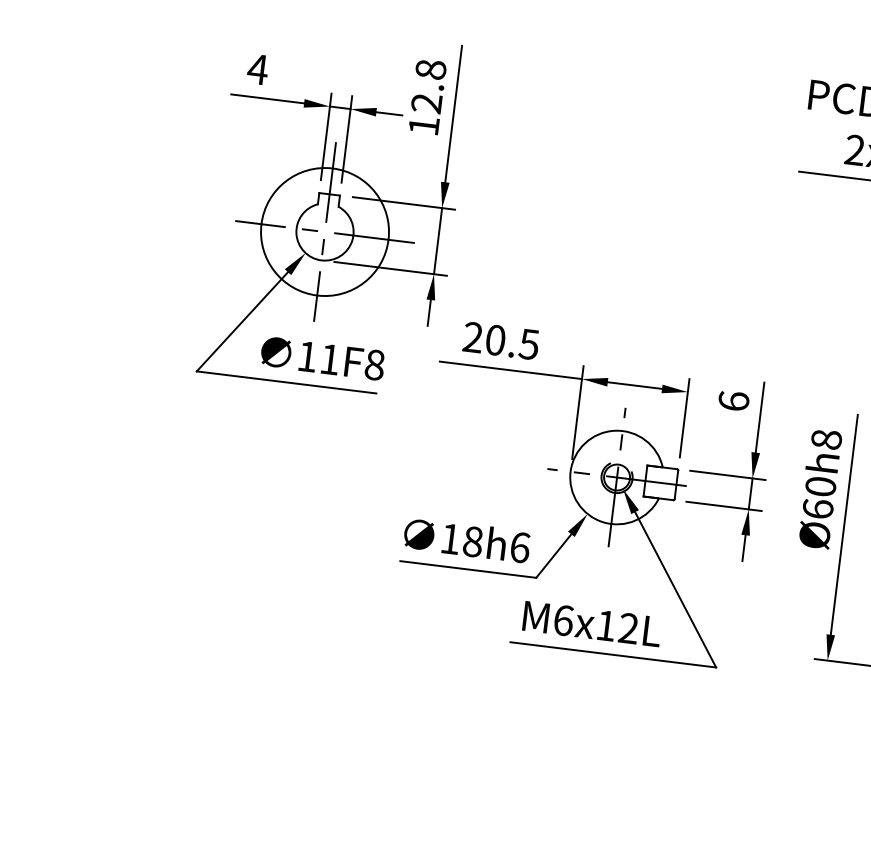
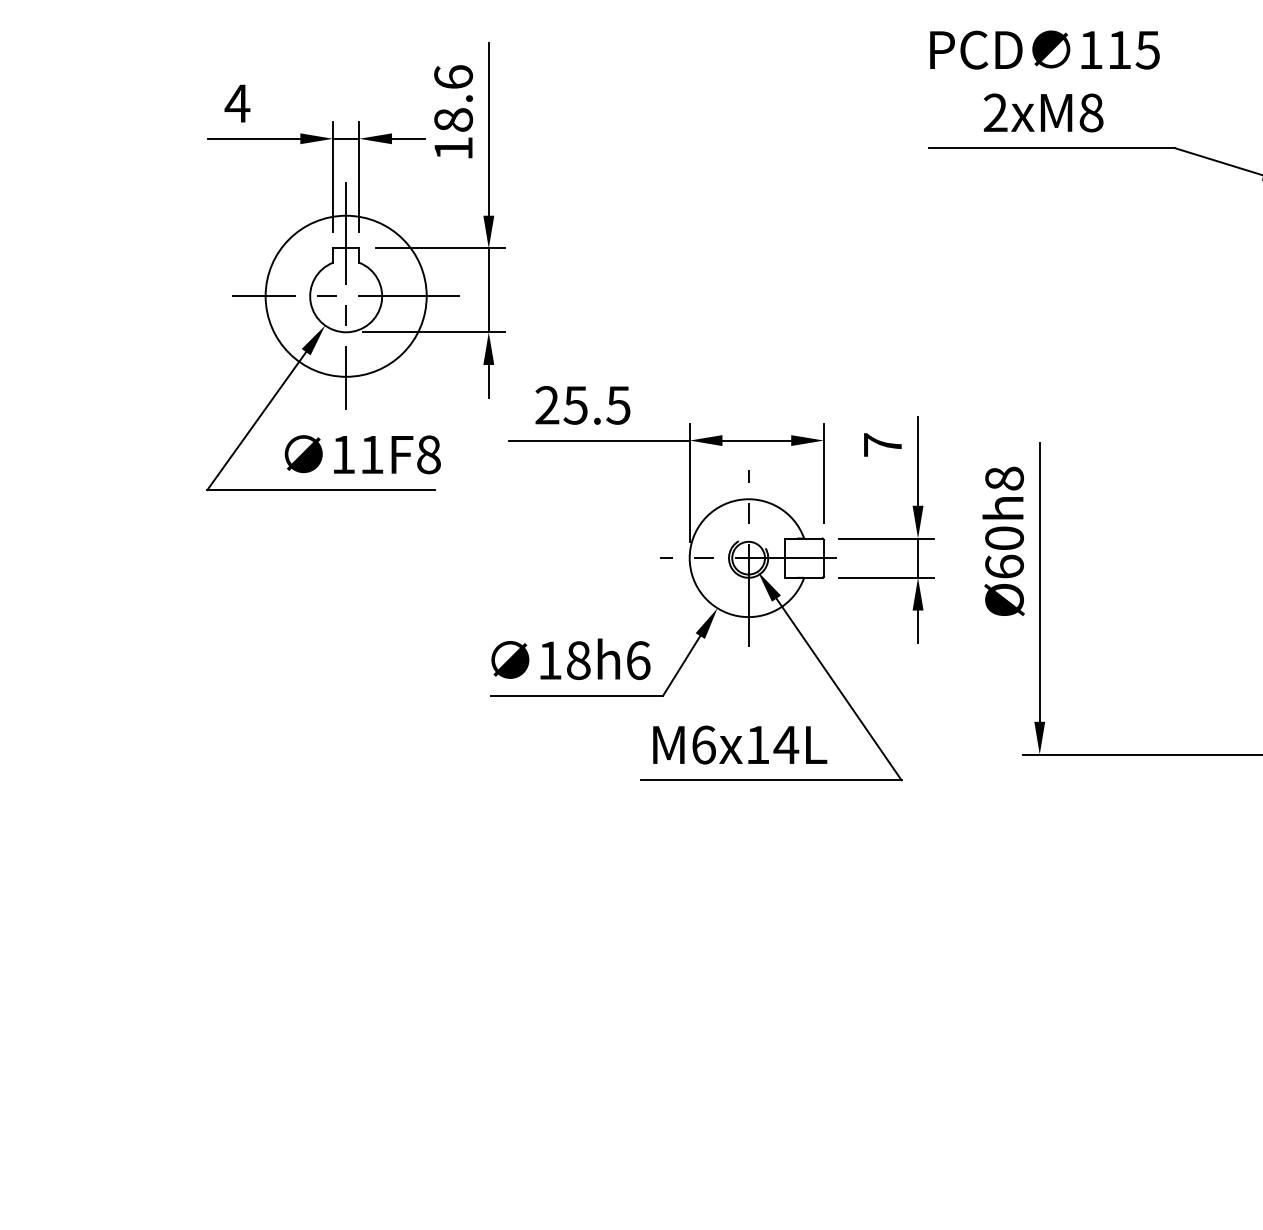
text: (428, 86) -> (453, 98), 12.8 -> 18.6
text: (495, 340) -> (575, 405), 20.5 -> 25.5
text: (733, 400) -> (882, 444), 6 -> 7
text: (628, 628) -> (786, 744), M6x12L -> M6x14L

